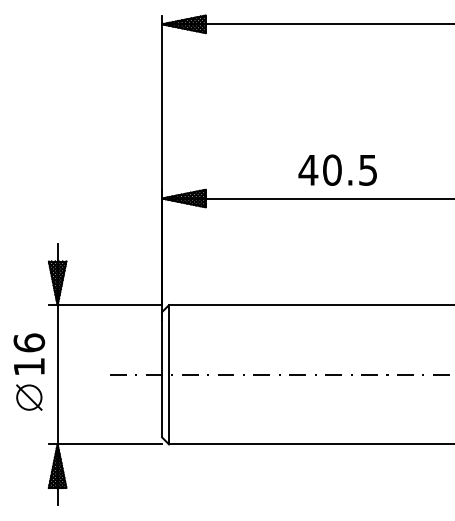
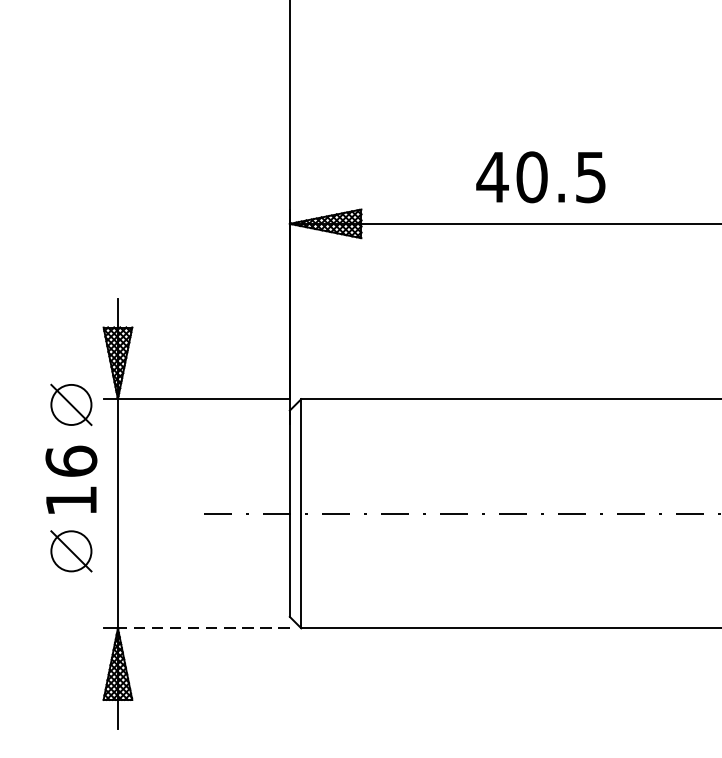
text: (337, 169) -> (540, 176), moved
part: (29, 308) -> (71, 404), added
line: (109, 444) -> (203, 628), solid -> dashed

